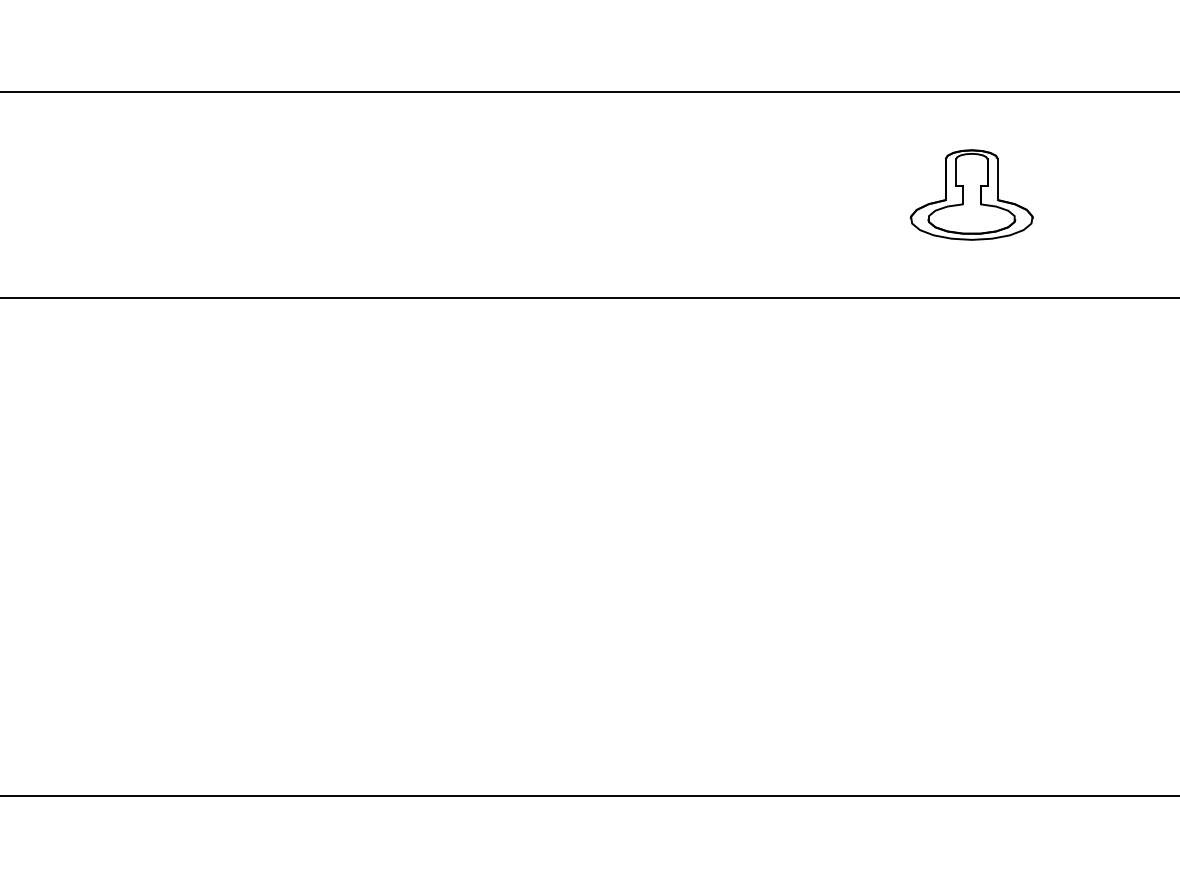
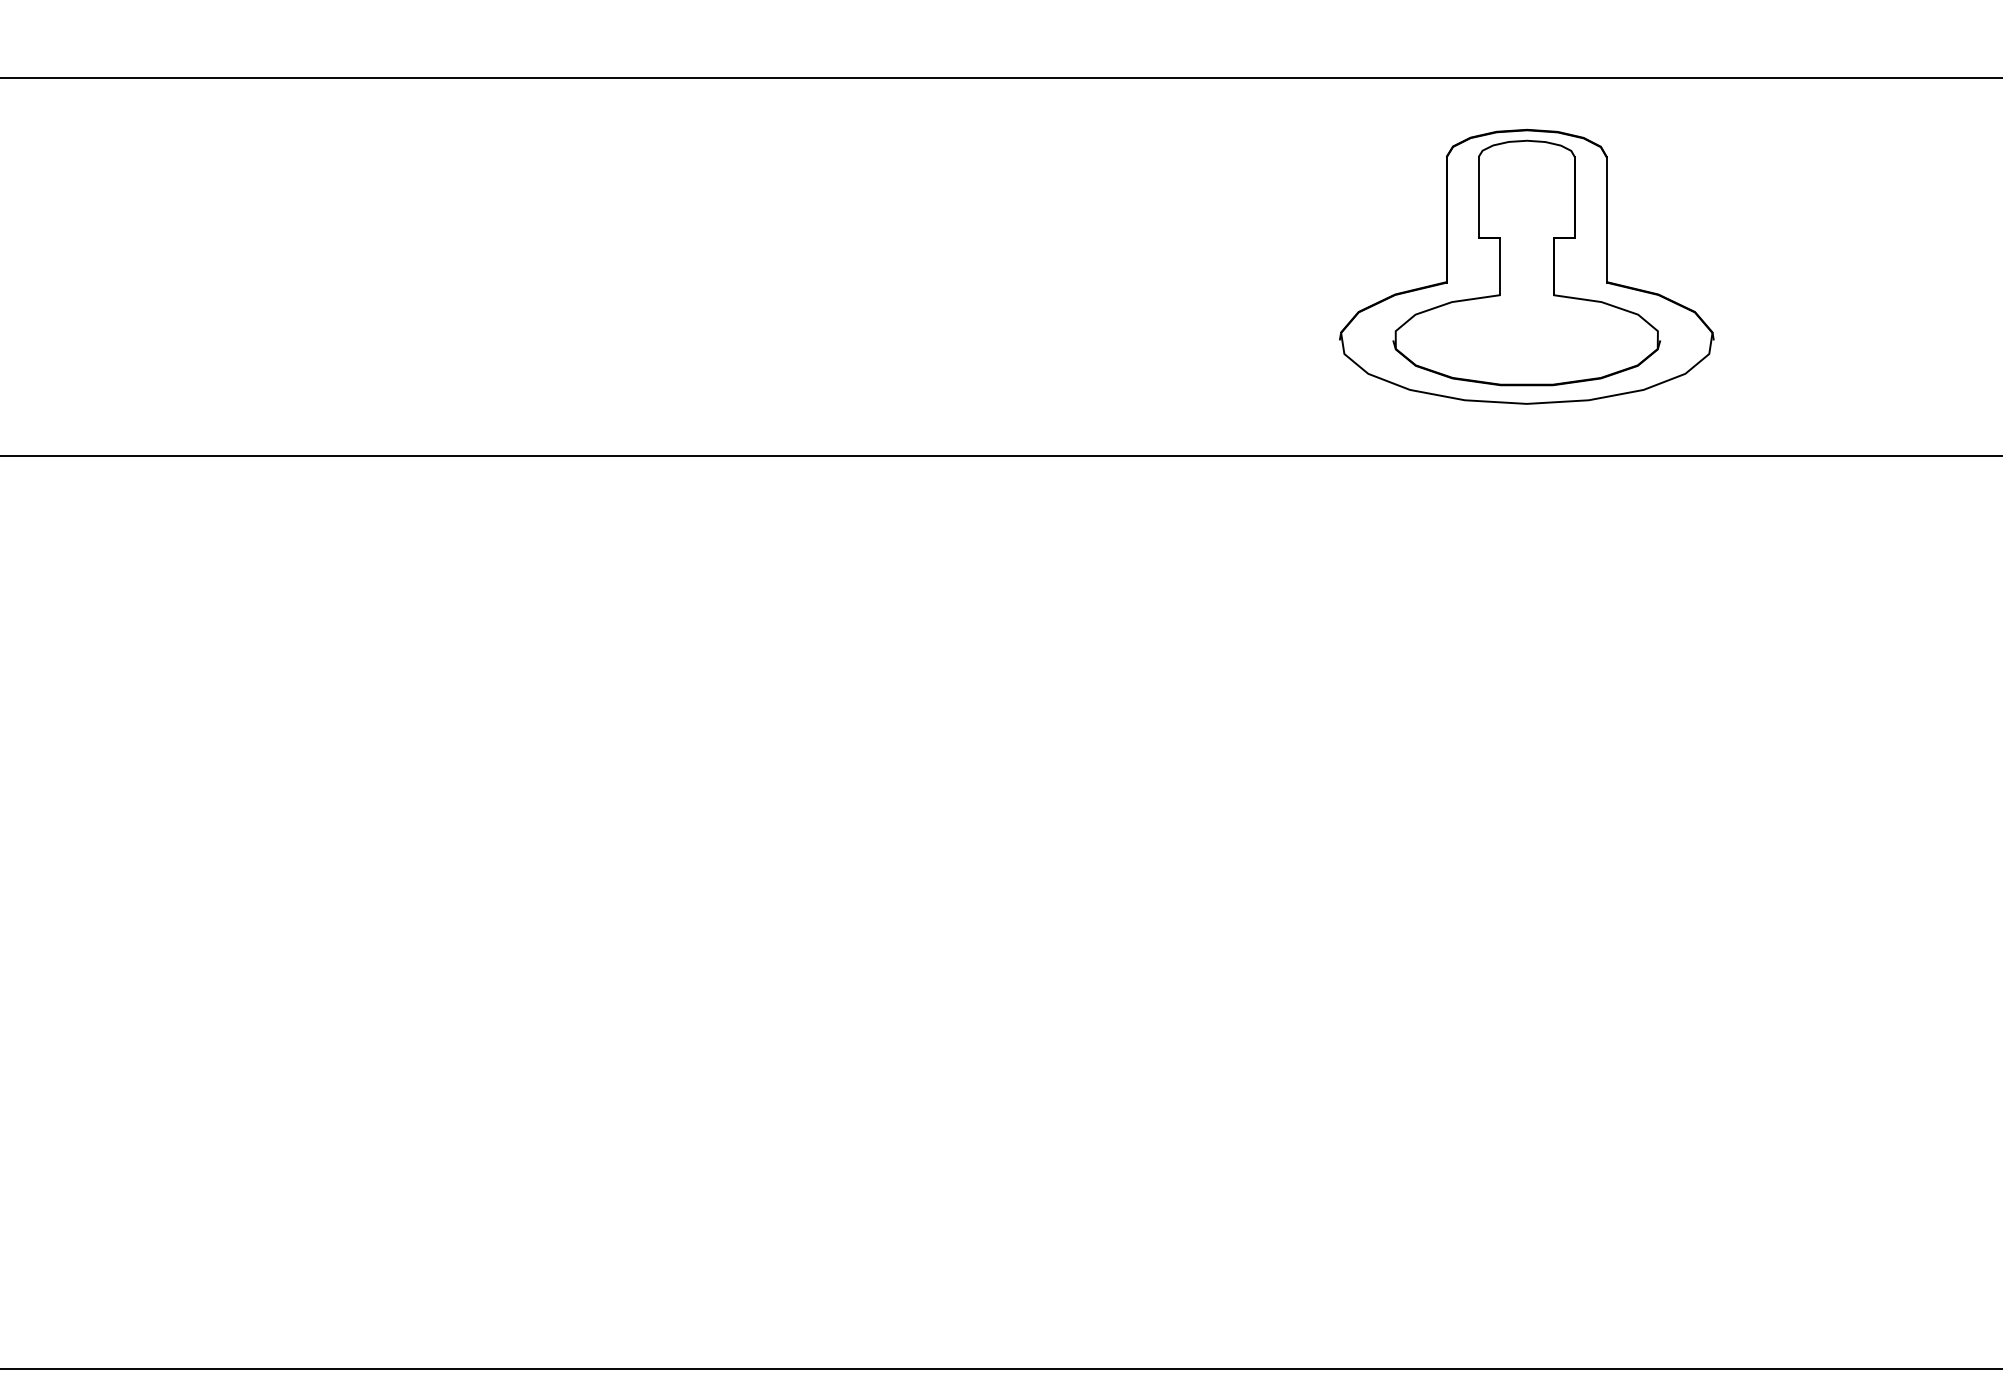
part: (971, 194) -> (1526, 265), size x1.67

